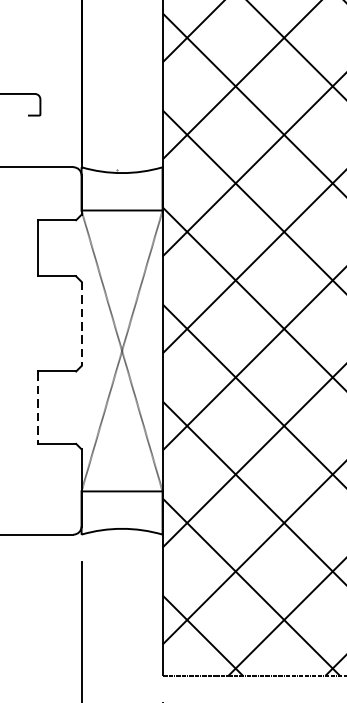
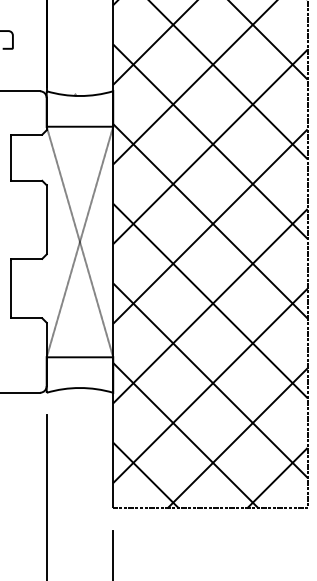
line: (81, 323) -> (46, 219), dashed -> solid
line: (38, 407) -> (11, 288), dashed -> solid

